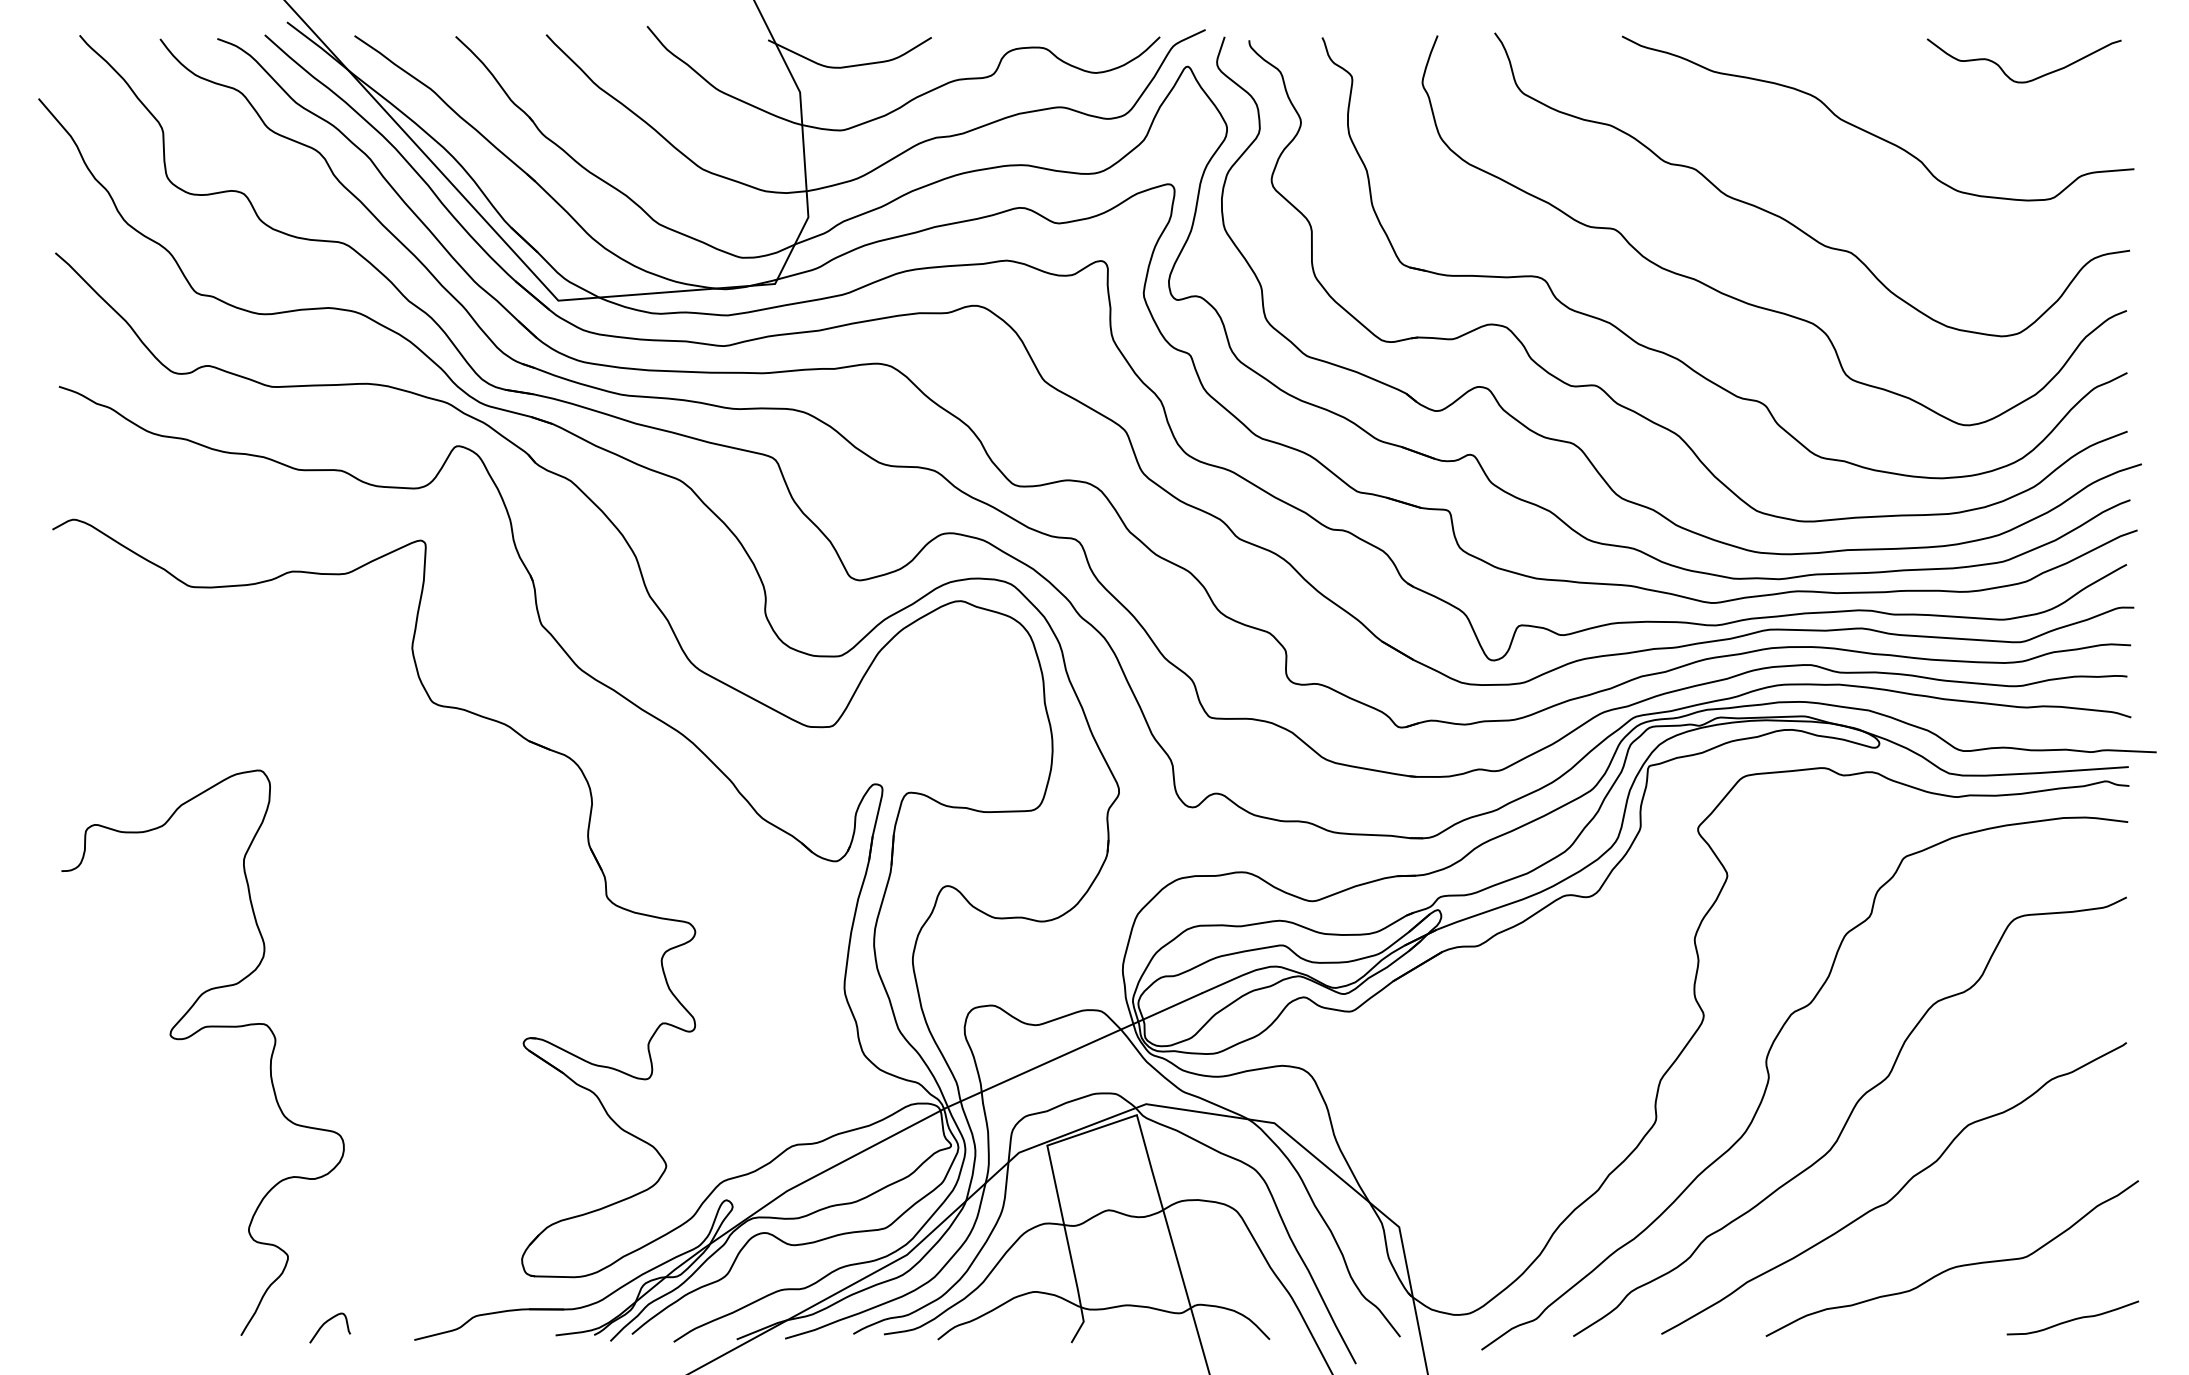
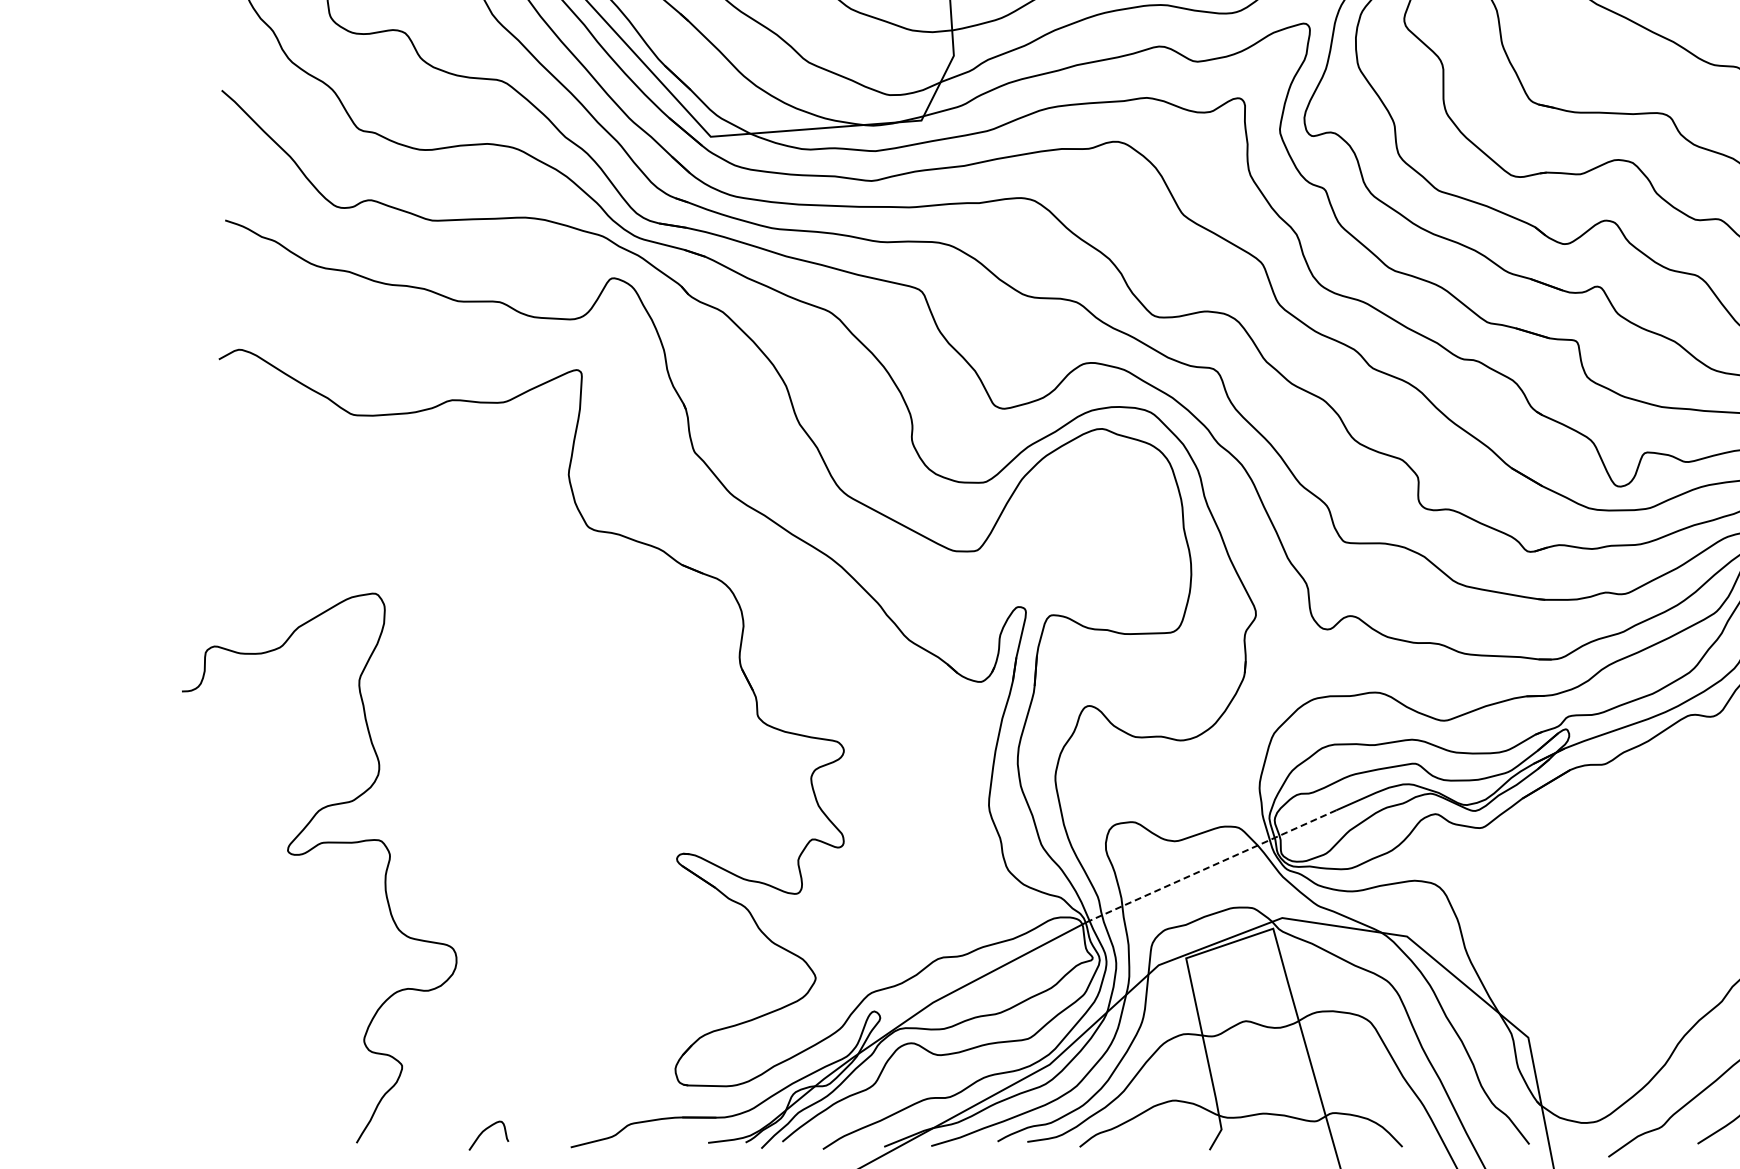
curve: (190, 1037) -> (307, 853), moved
line: (1073, 1050) -> (1211, 865), solid -> dashed

